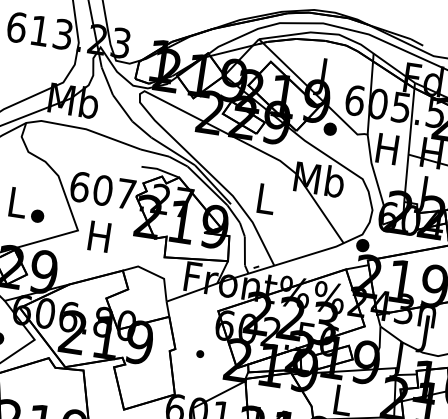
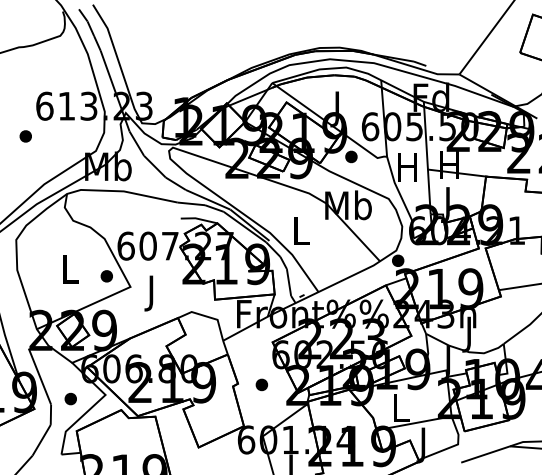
part: (37, 216) -> (106, 276), moved
text: (98, 240) -> (151, 293), H -> J
part: (199, 353) -> (261, 384), size x1.67

